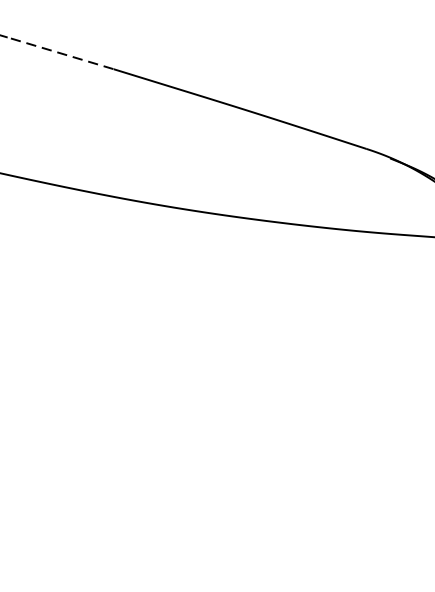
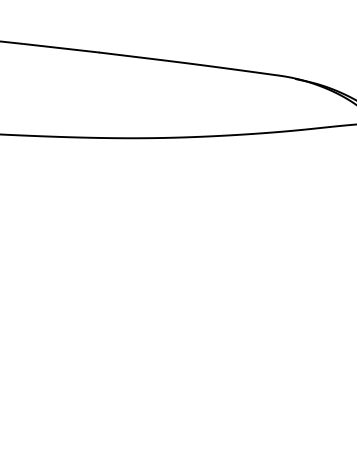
line: (60, 53) -> (61, 48), dashed -> solid

